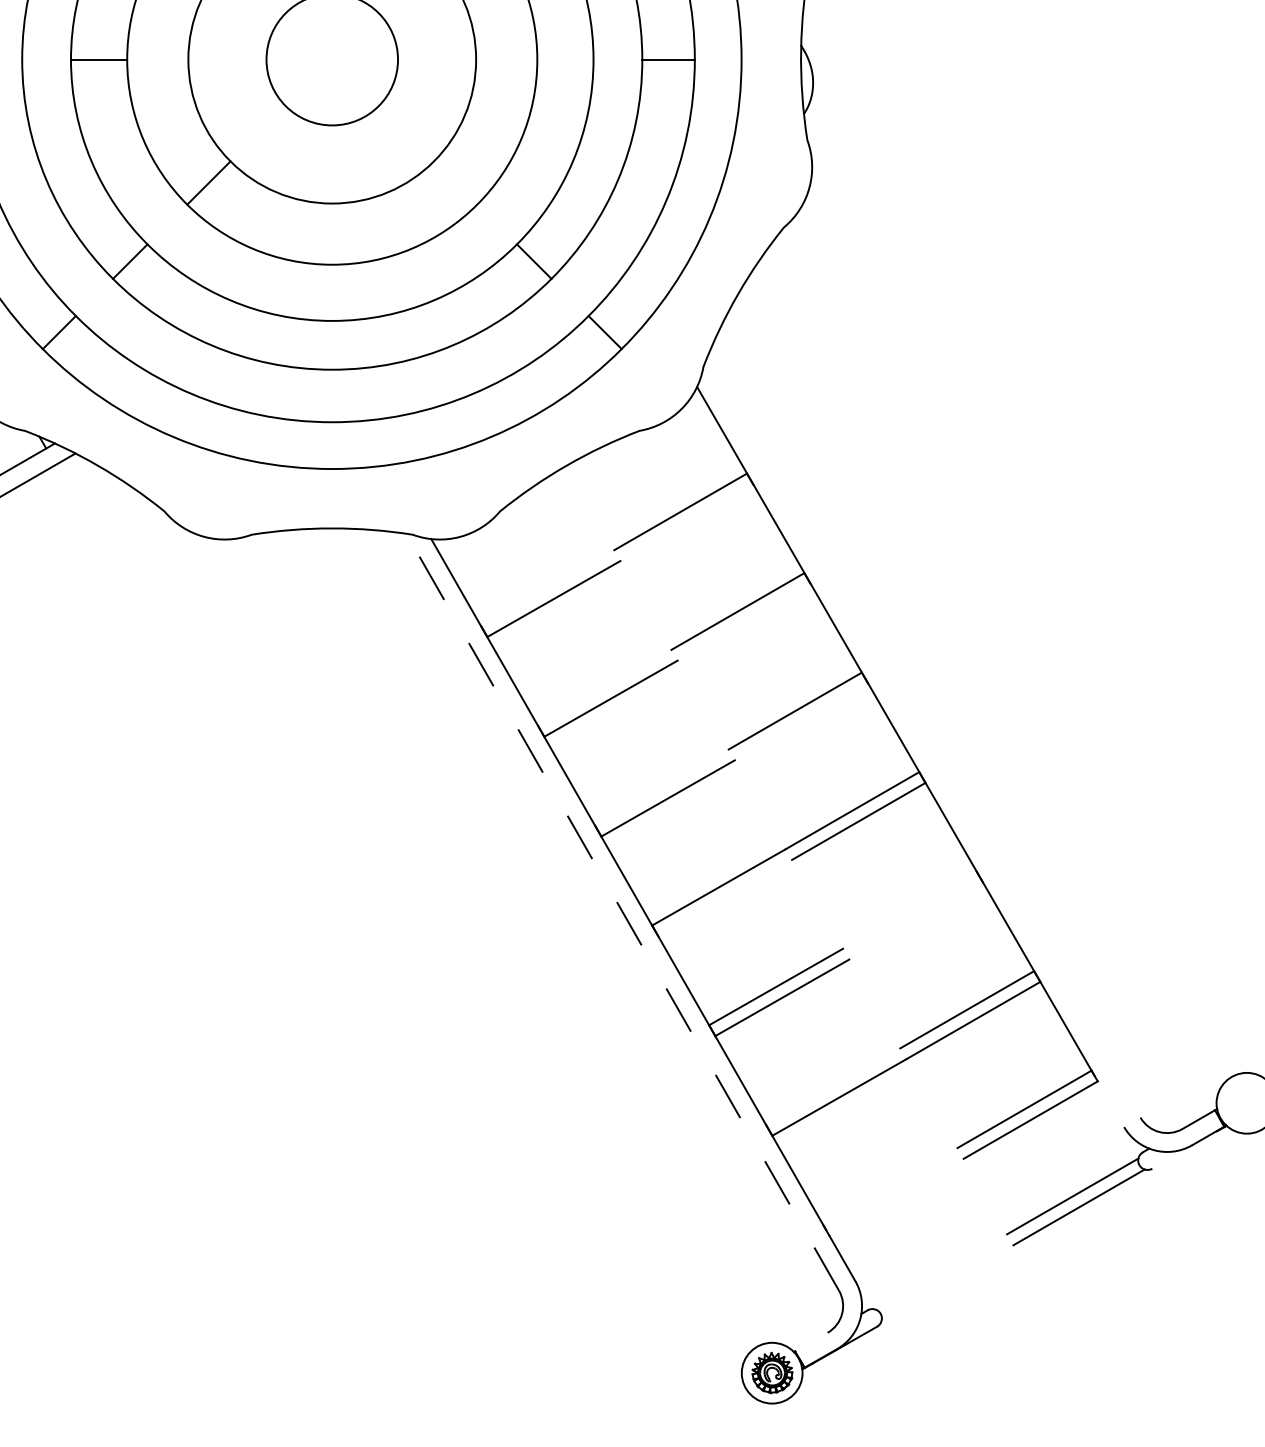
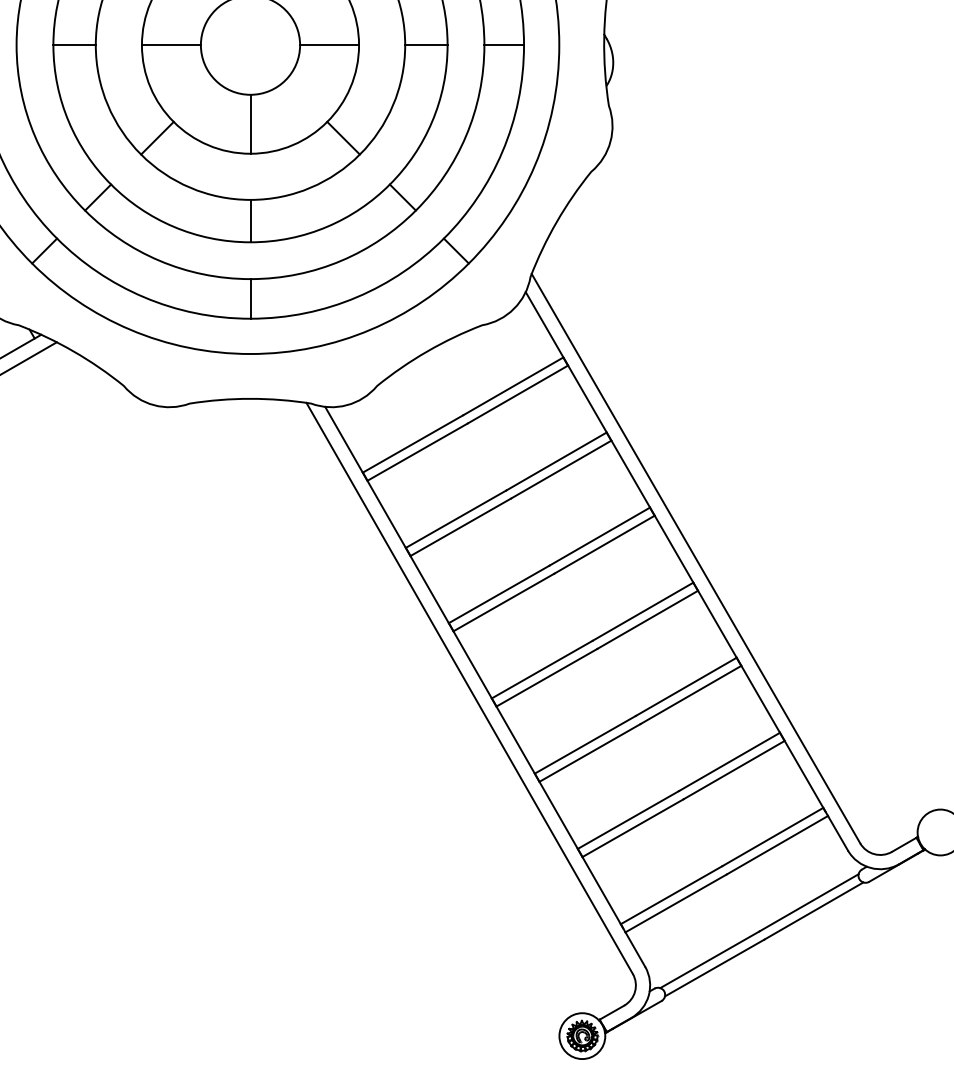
line: (227, 59) -> (171, 45), added
line: (437, 59) -> (329, 45), added
line: (565, 59) -> (426, 45), added
line: (332, 164) -> (250, 124), added
line: (455, 182) -> (343, 137), added
line: (332, 292) -> (250, 220), added
line: (332, 395) -> (250, 298), added
line: (686, 522) -> (517, 394), added
line: (547, 588) -> (412, 444), added
line: (743, 621) -> (560, 469), added
line: (604, 687) -> (455, 518), added
line: (801, 721) -> (604, 544), added
line: (922, 739) -> (695, 558), added
line: (661, 787) -> (498, 594), added
line: (725, 897) -> (547, 677), added
line: (909, 909) -> (685, 686), added
line: (622, 912) -> (469, 688), dashed -> solid
line: (915, 920) -> (690, 694), added
line: (833, 1086) -> (628, 819), added
line: (1110, 1104) -> (837, 833), added
line: (1184, 1149) -> (893, 867), added
line: (890, 1186) -> (671, 895), added
line: (896, 1196) -> (676, 902), added
line: (941, 1271) -> (710, 959), added
line: (947, 1282) -> (714, 967), added
line: (811, 1341) -> (612, 1012), added

